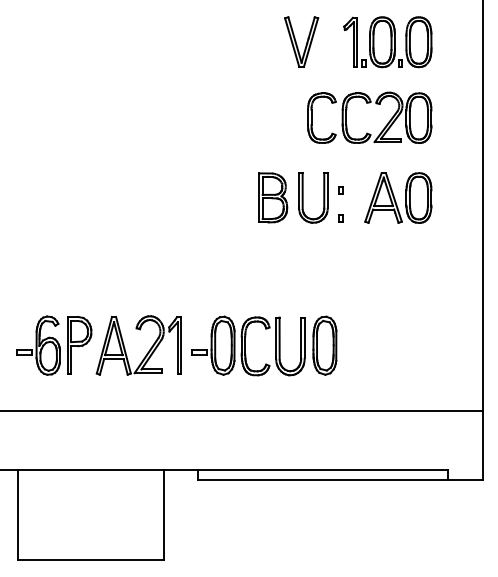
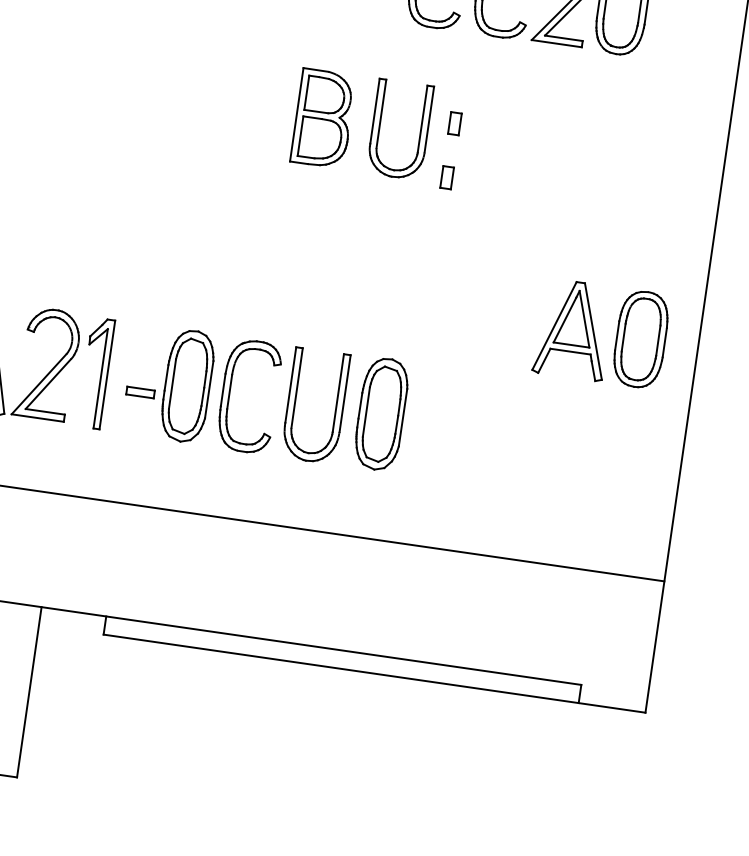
part: (340, 190) -> (453, 122), size x1.6
part: (398, 197) -> (602, 332), moved
part: (340, 218) -> (445, 176), size x1.6

